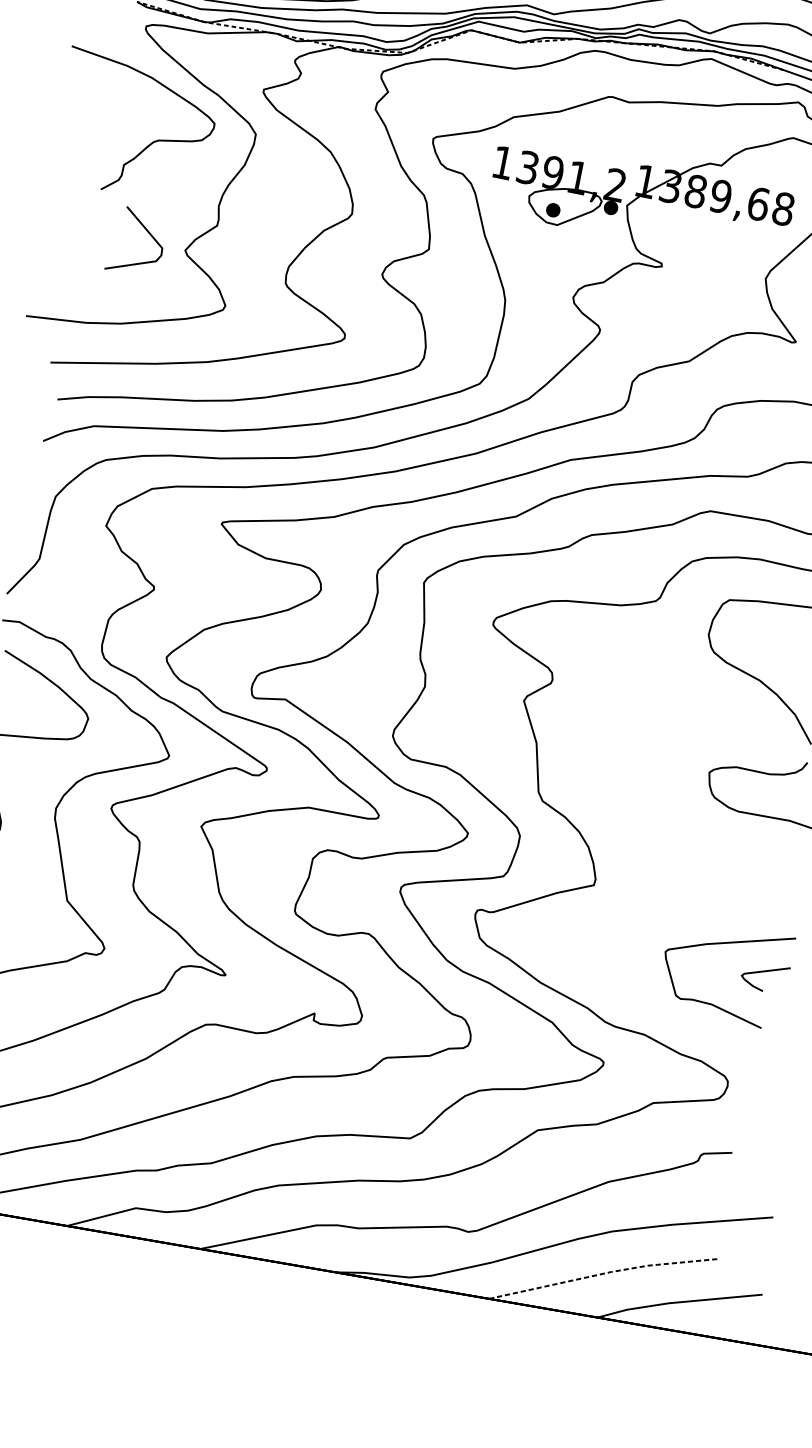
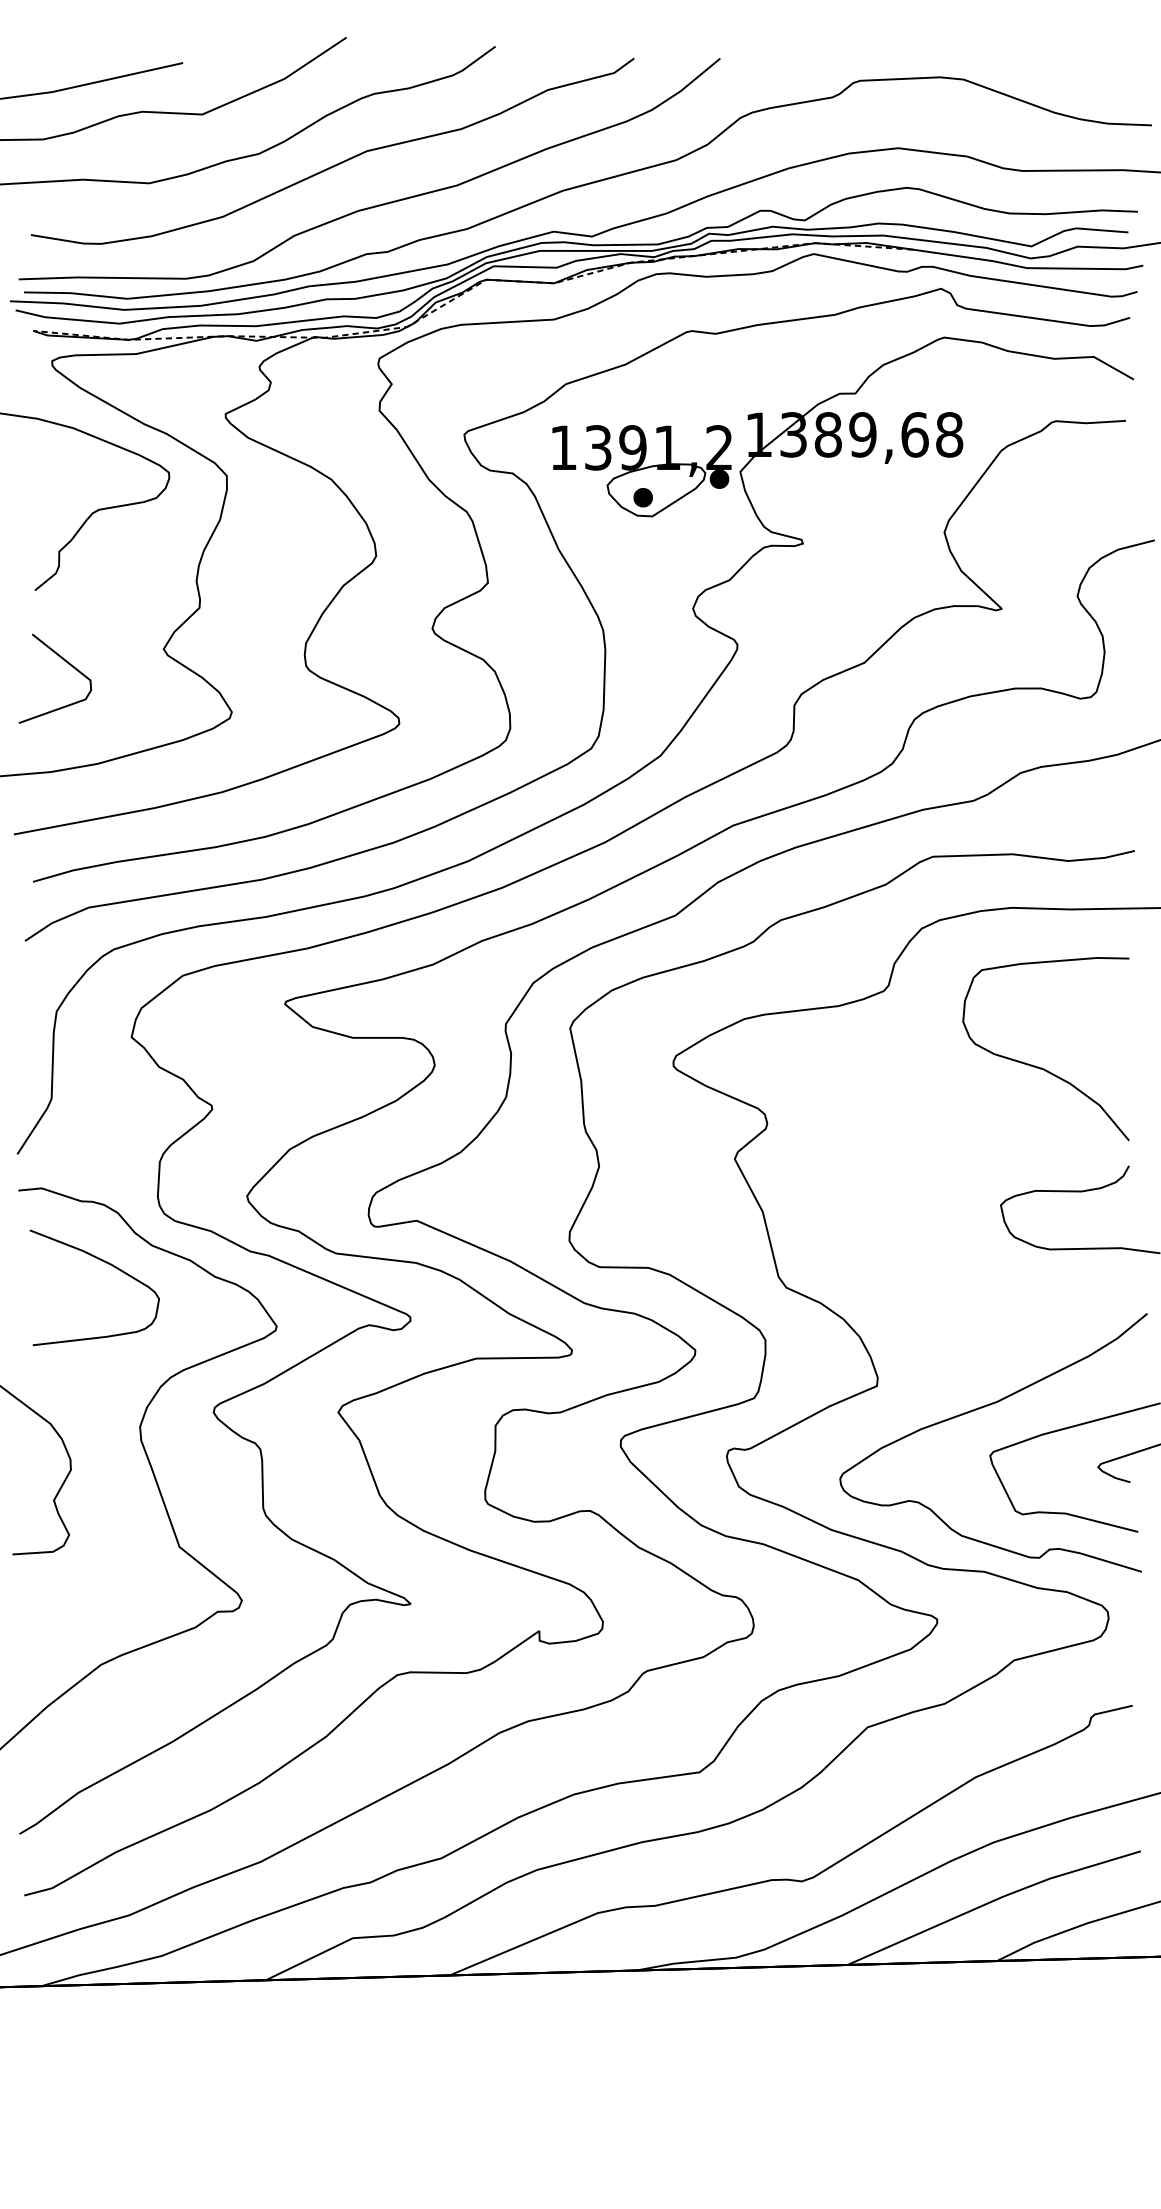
line: (146, 230) -> (64, 661), moved
curve: (666, 916) -> (982, 1408), added
line: (603, 1274) -> (993, 1901), dashed -> solid

